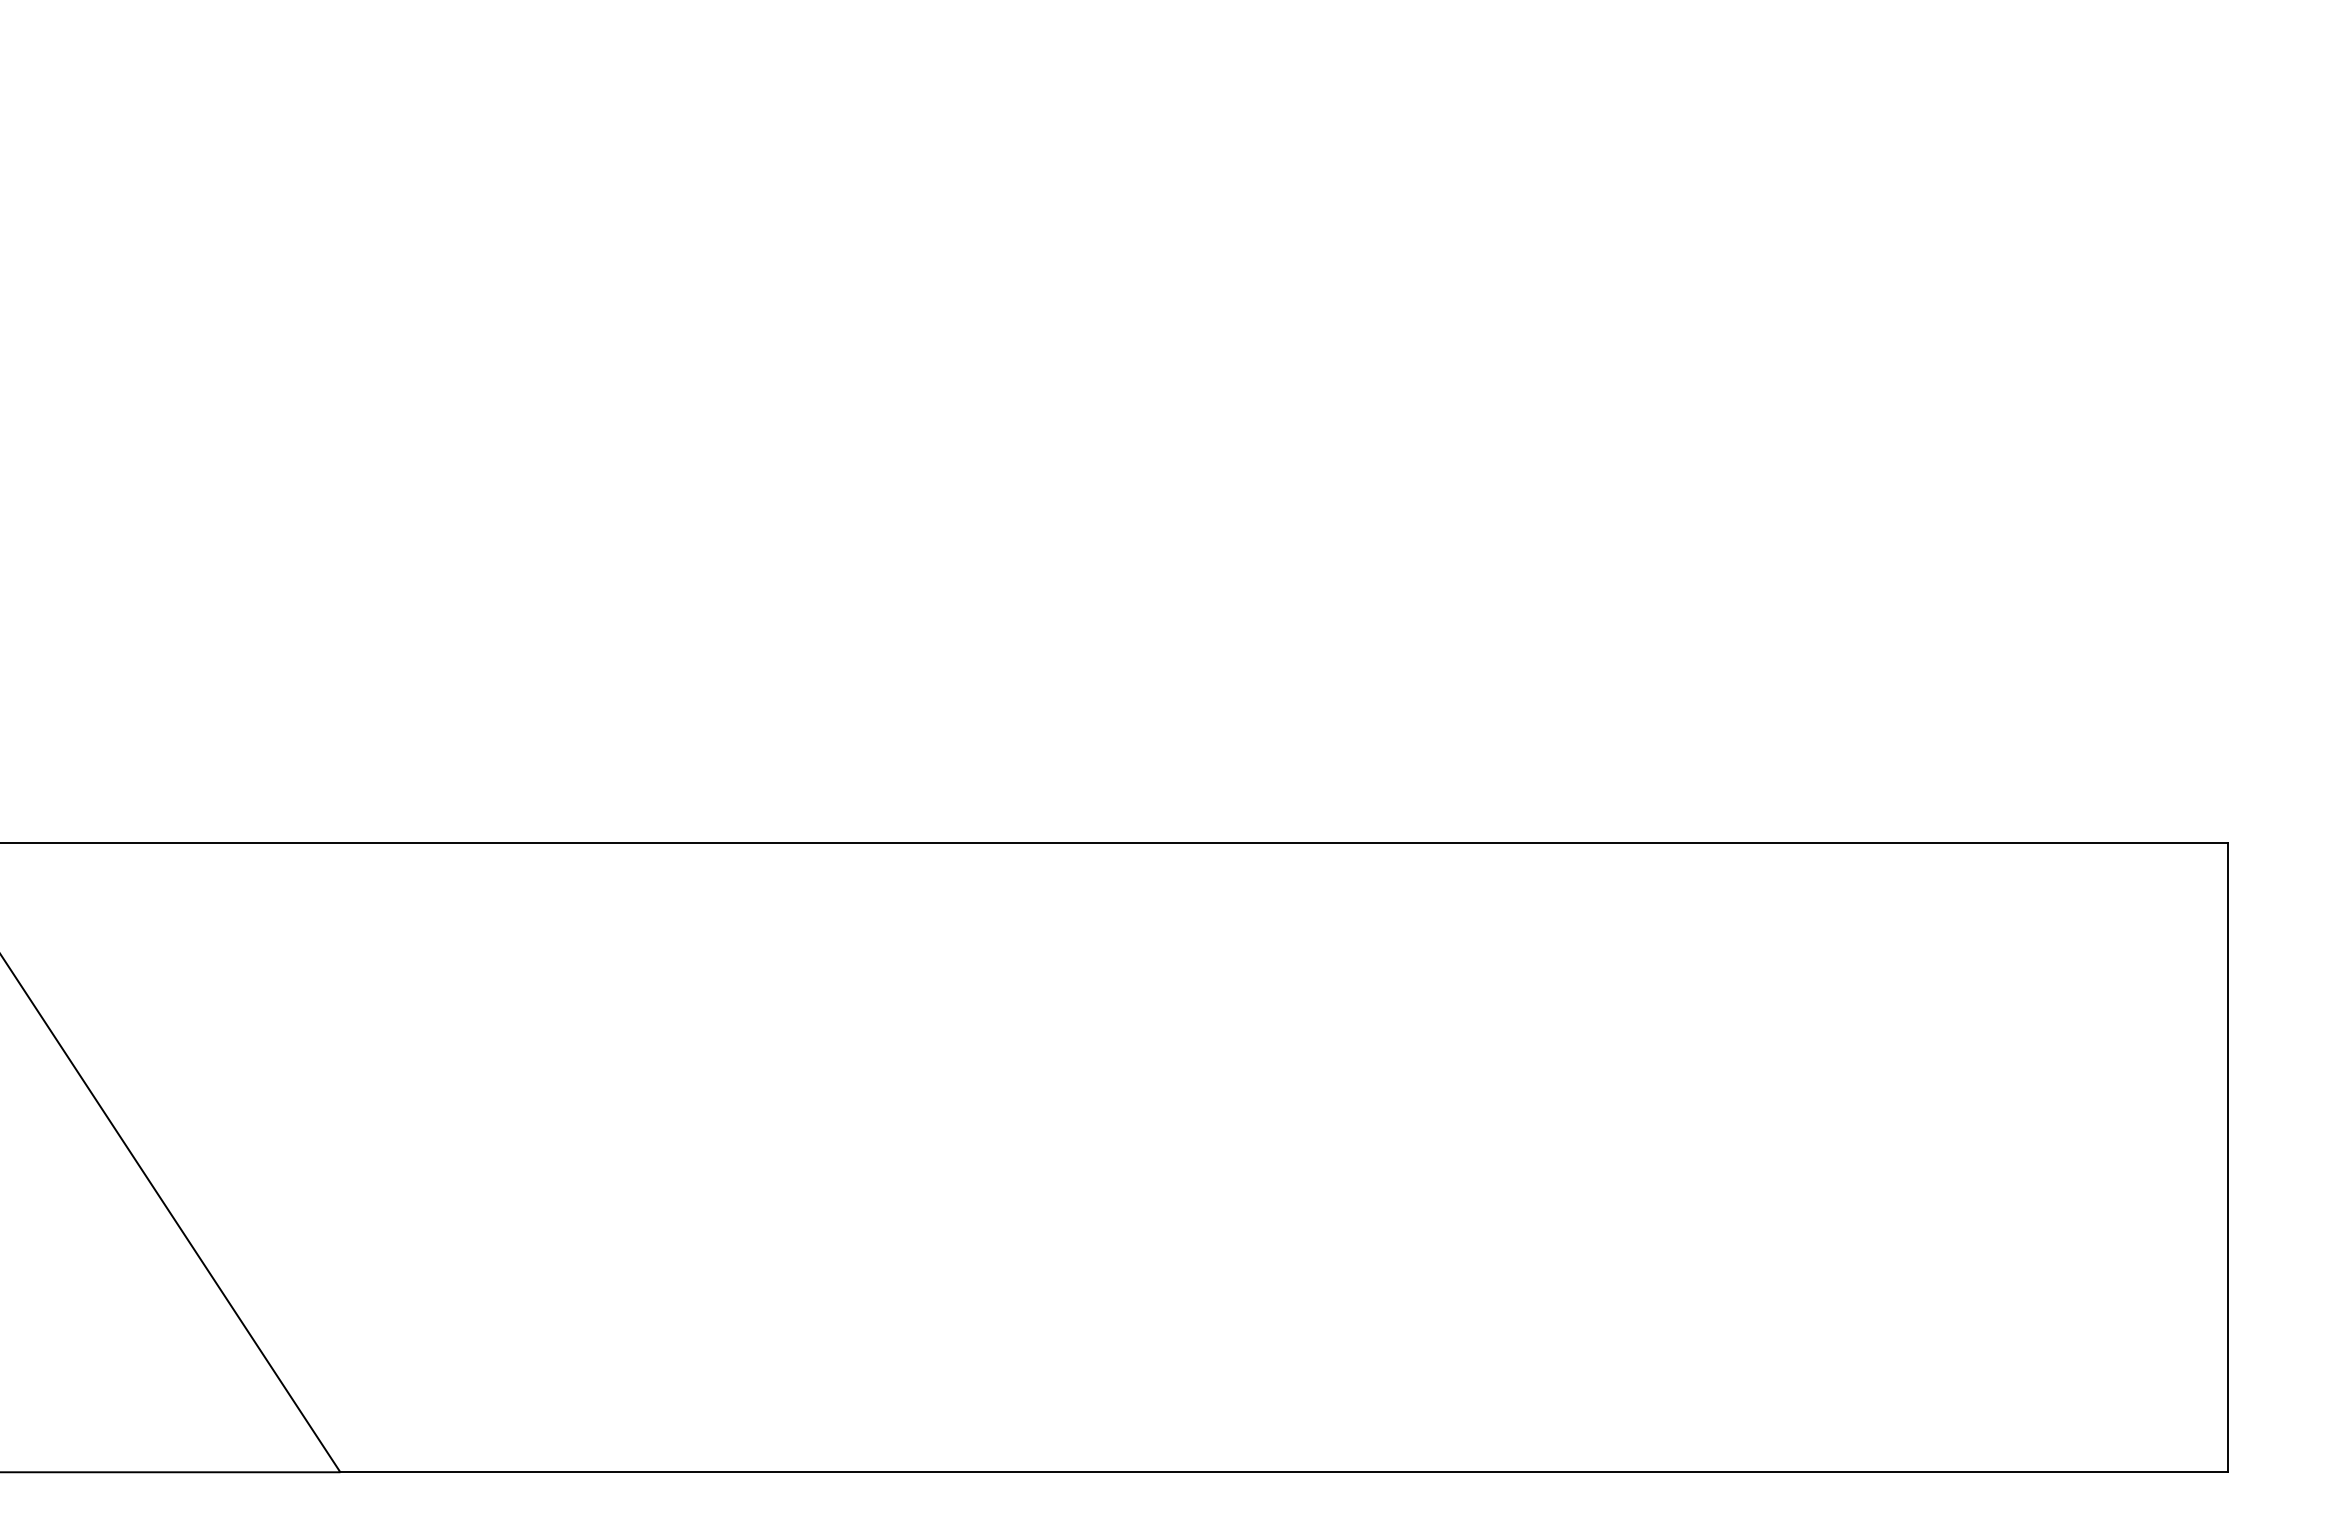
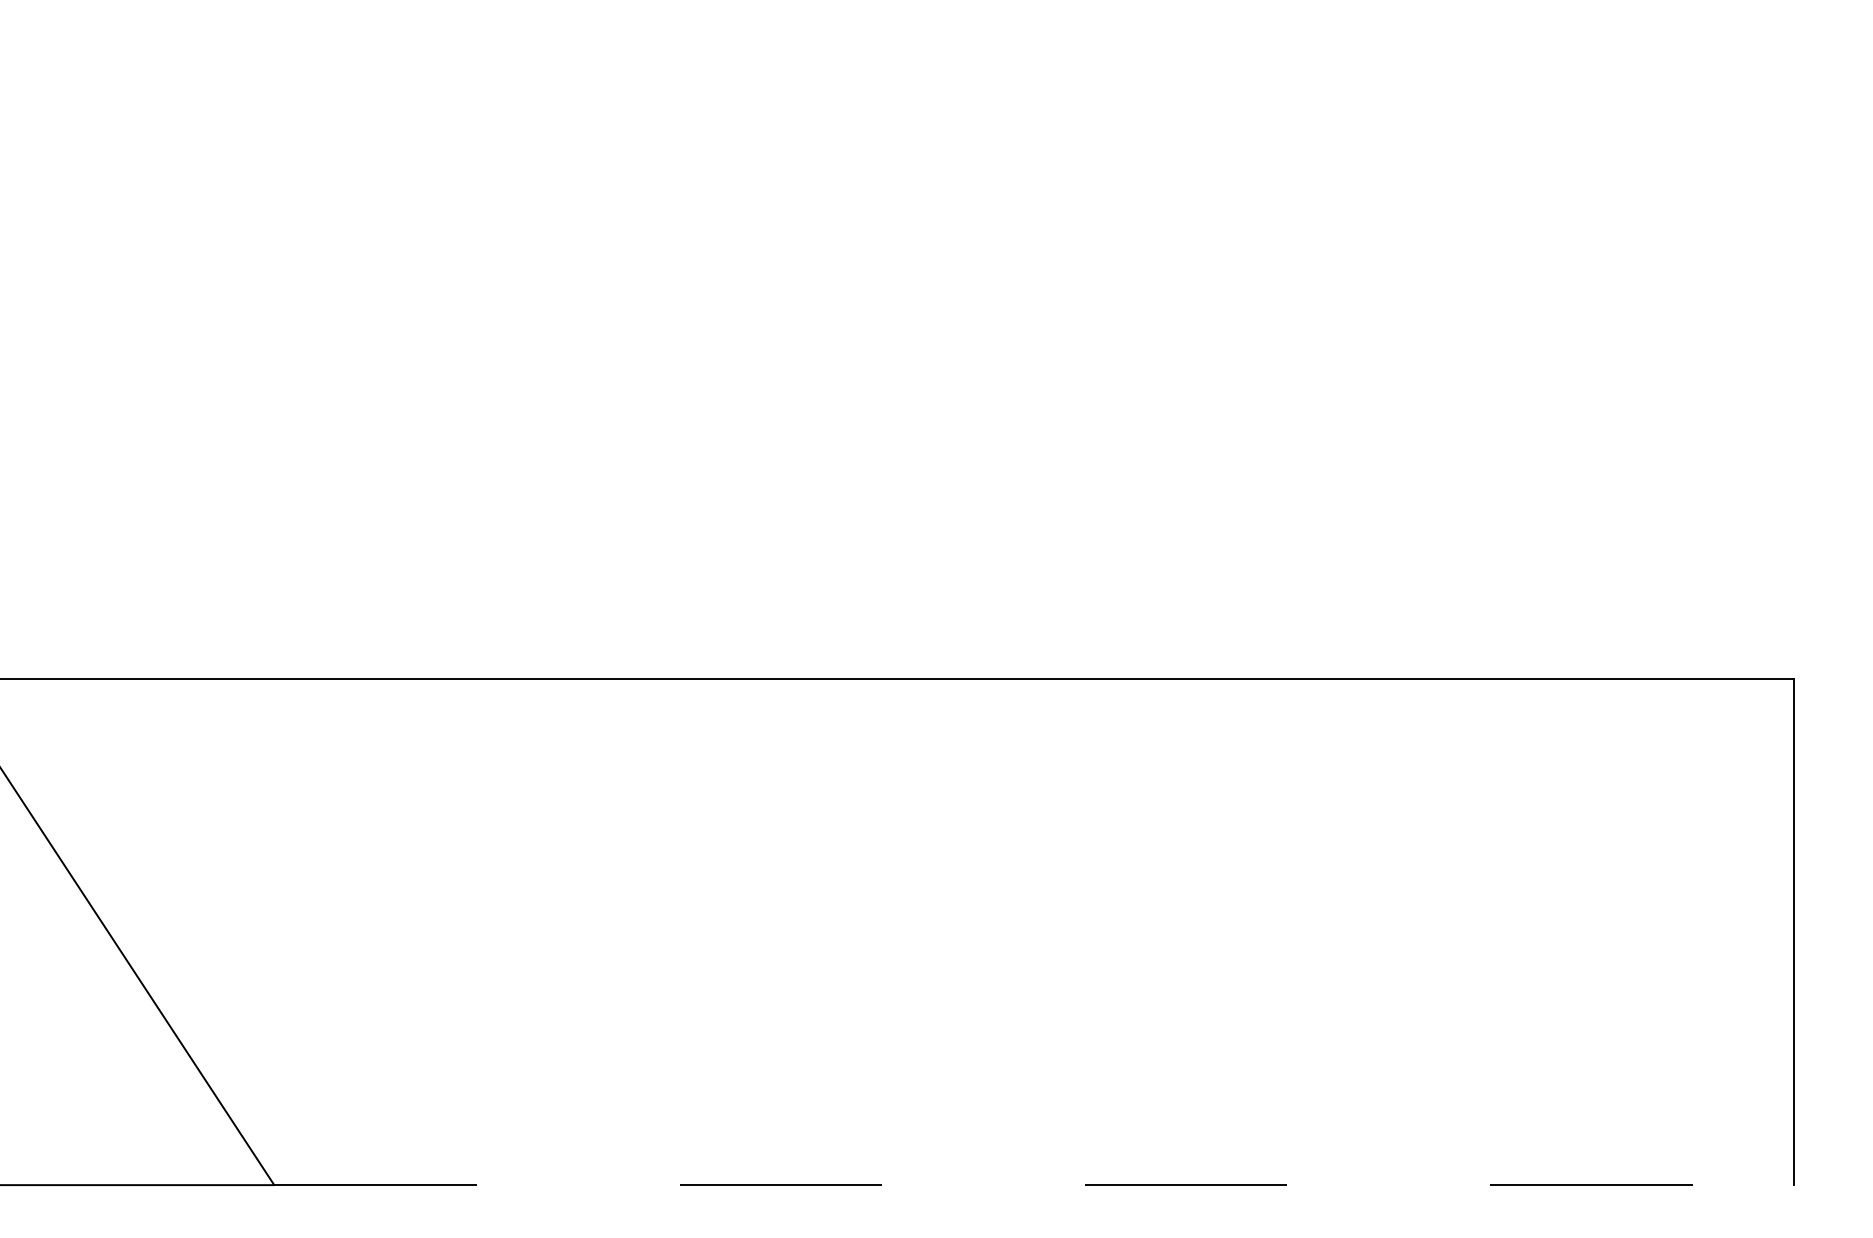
line: (1284, 1472) -> (1034, 1185), solid -> dashed

